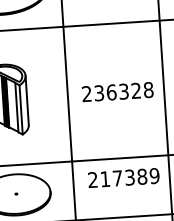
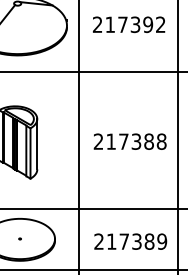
text: (117, 91) -> (129, 141), 236328 -> 217388
text: (123, 177) -> (130, 241), moved

